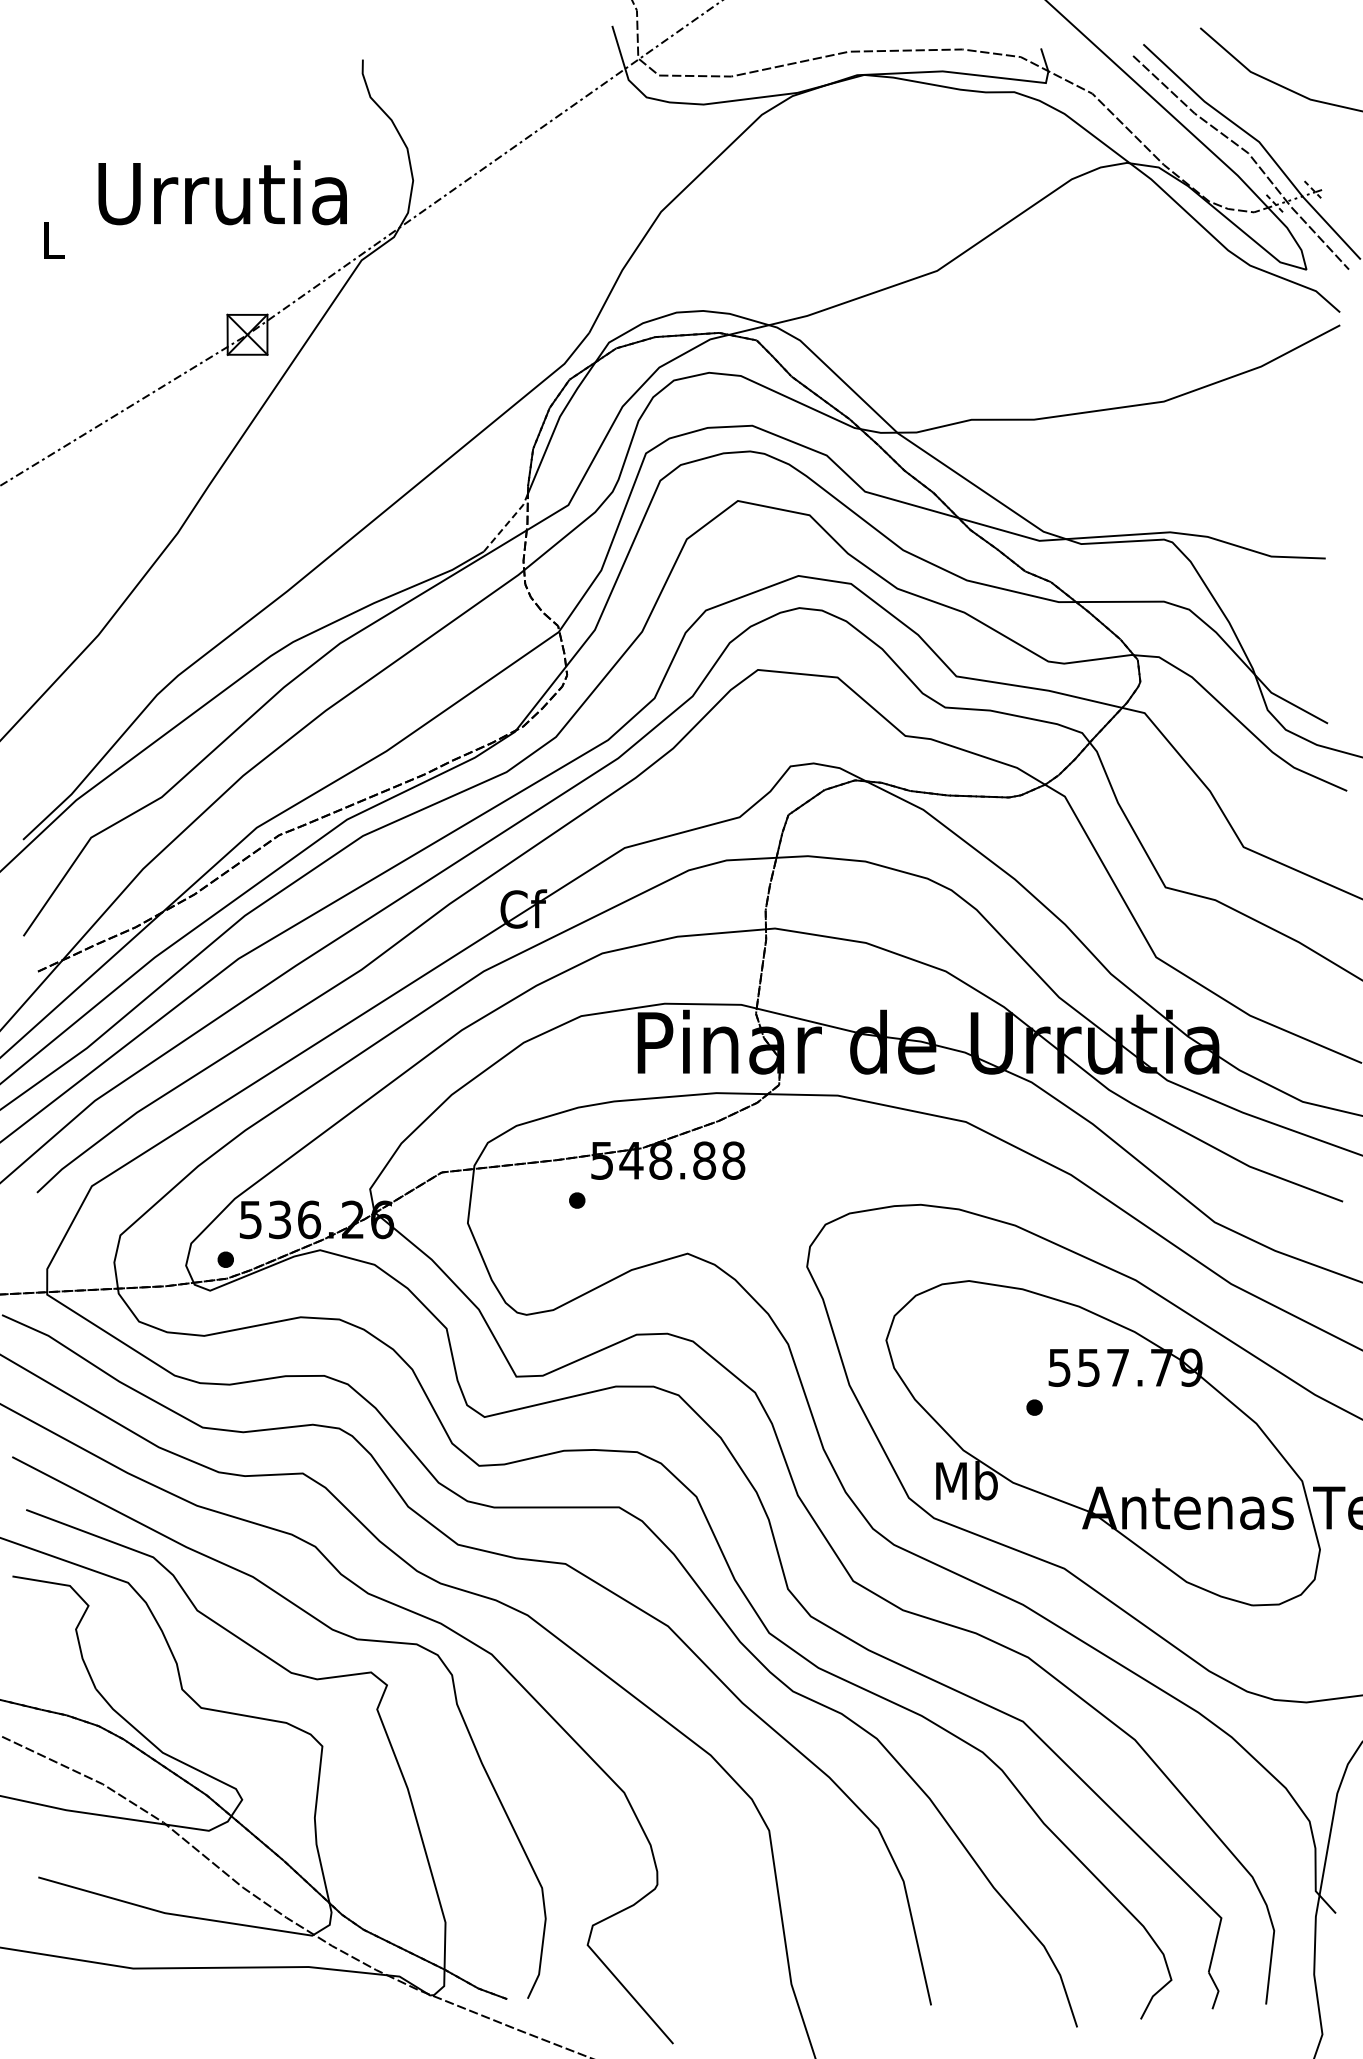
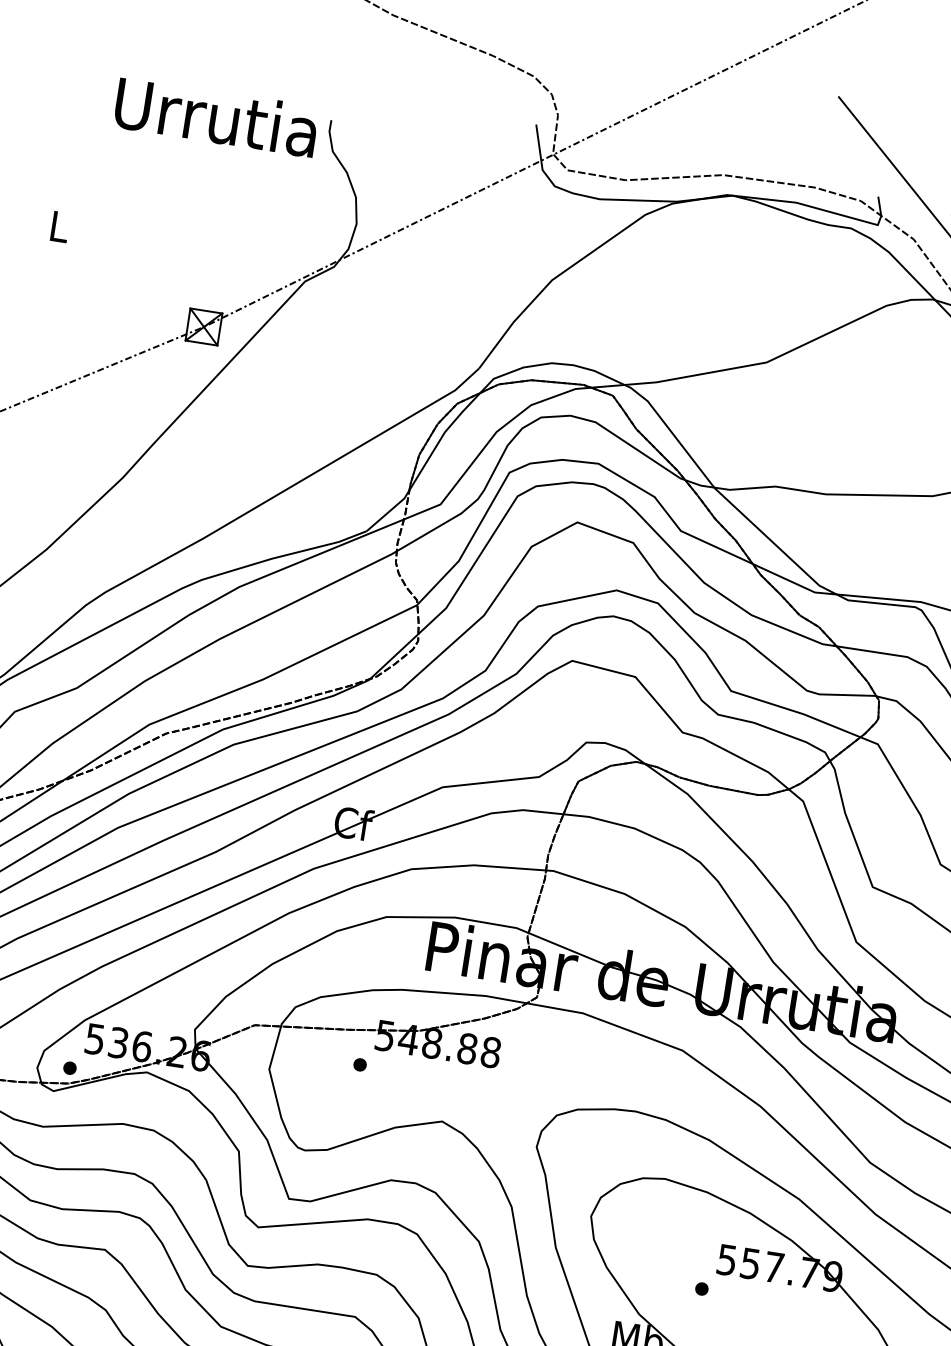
text: (222, 192) -> (216, 116), moved
line: (507, 523) -> (389, 511), dashed -> solid

